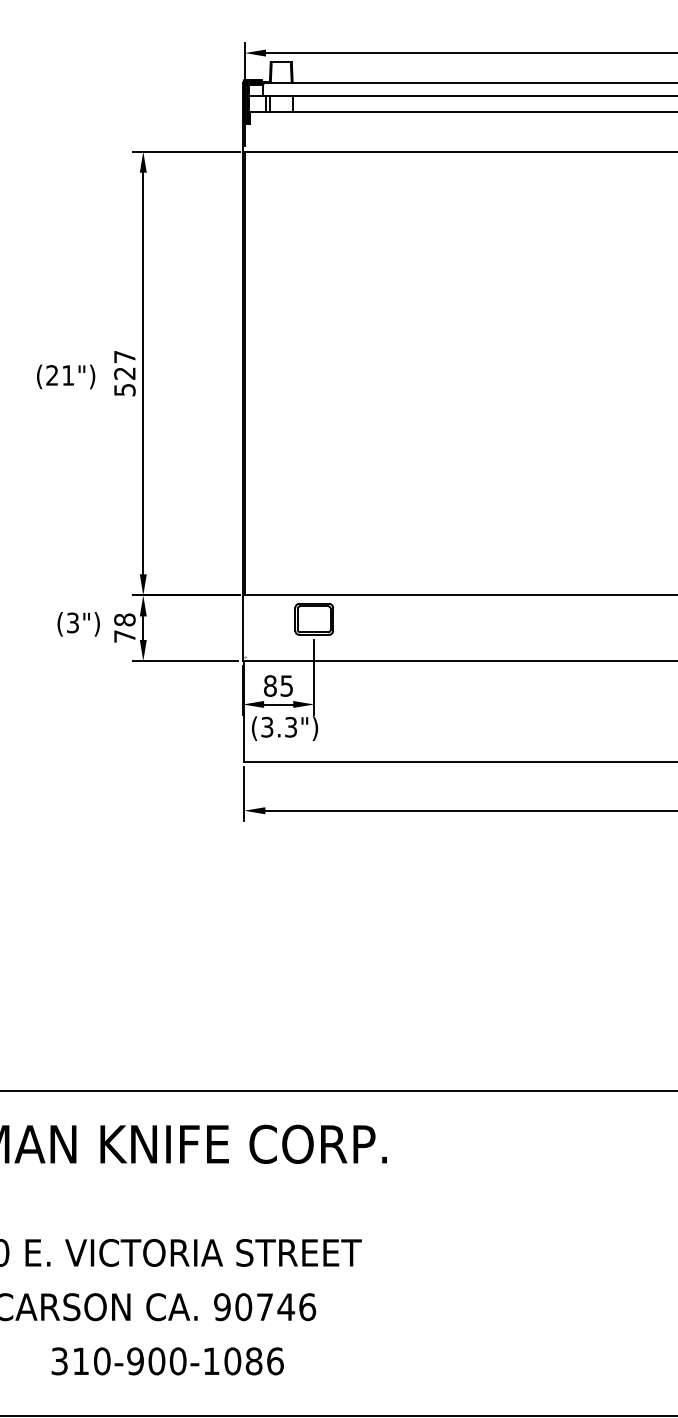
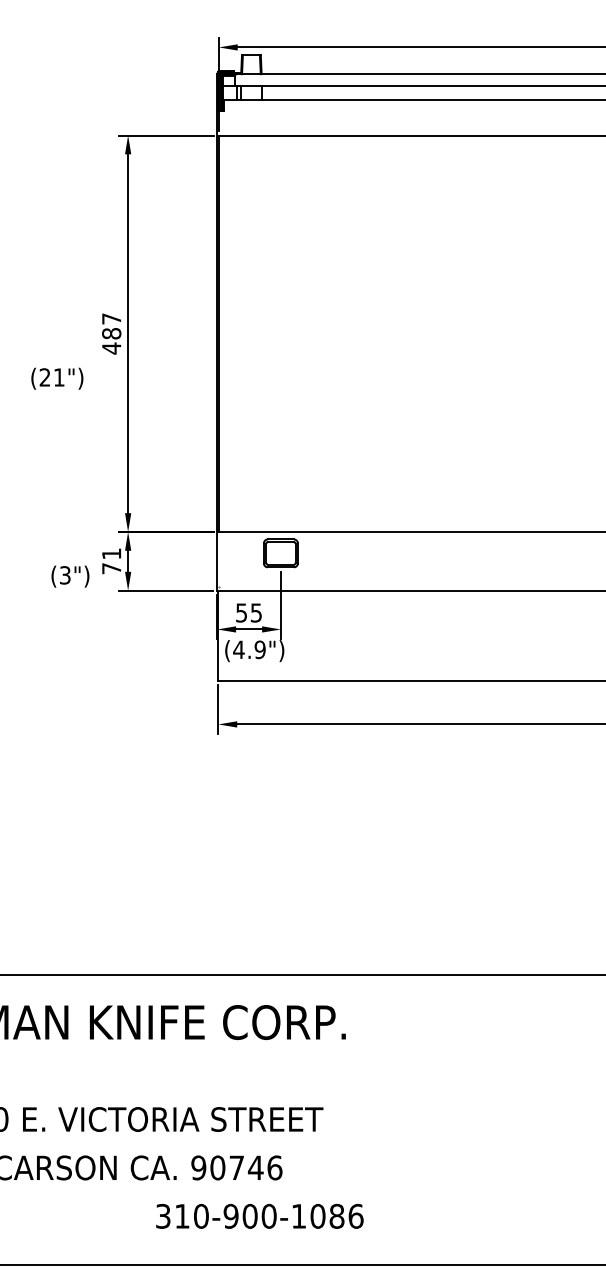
text: (66, 376) -> (57, 378), moved
text: (124, 381) -> (111, 340), 527 -> 487
text: (124, 619) -> (111, 553), 78 -> 71
text: (78, 624) -> (70, 576), moved
text: (270, 685) -> (241, 612), 85 -> 55
text: (278, 726) -> (248, 649), (3.3") -> (4.9")
text: (167, 1361) -> (259, 1216), moved

